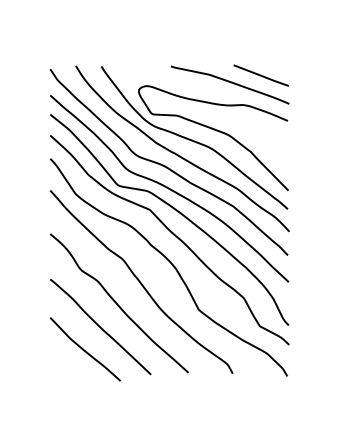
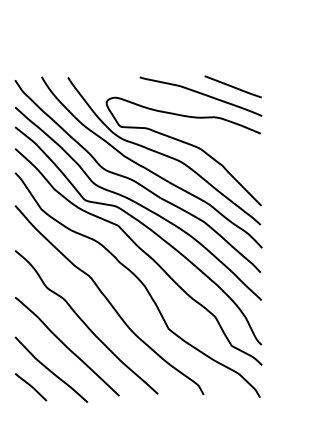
curve: (65, 365) -> (30, 386), added

